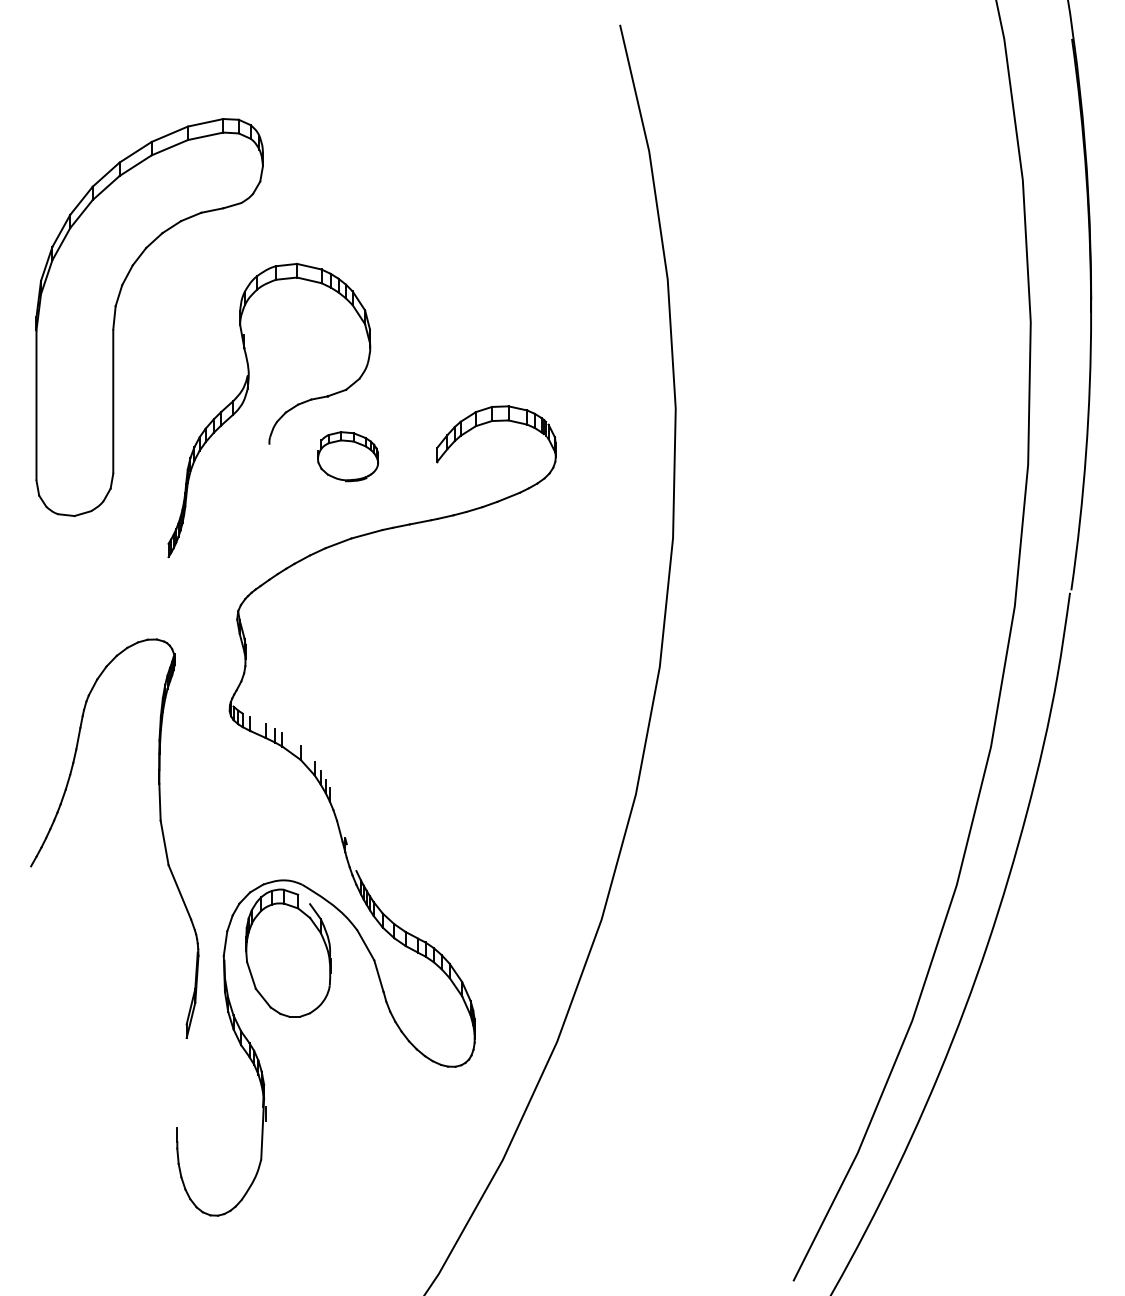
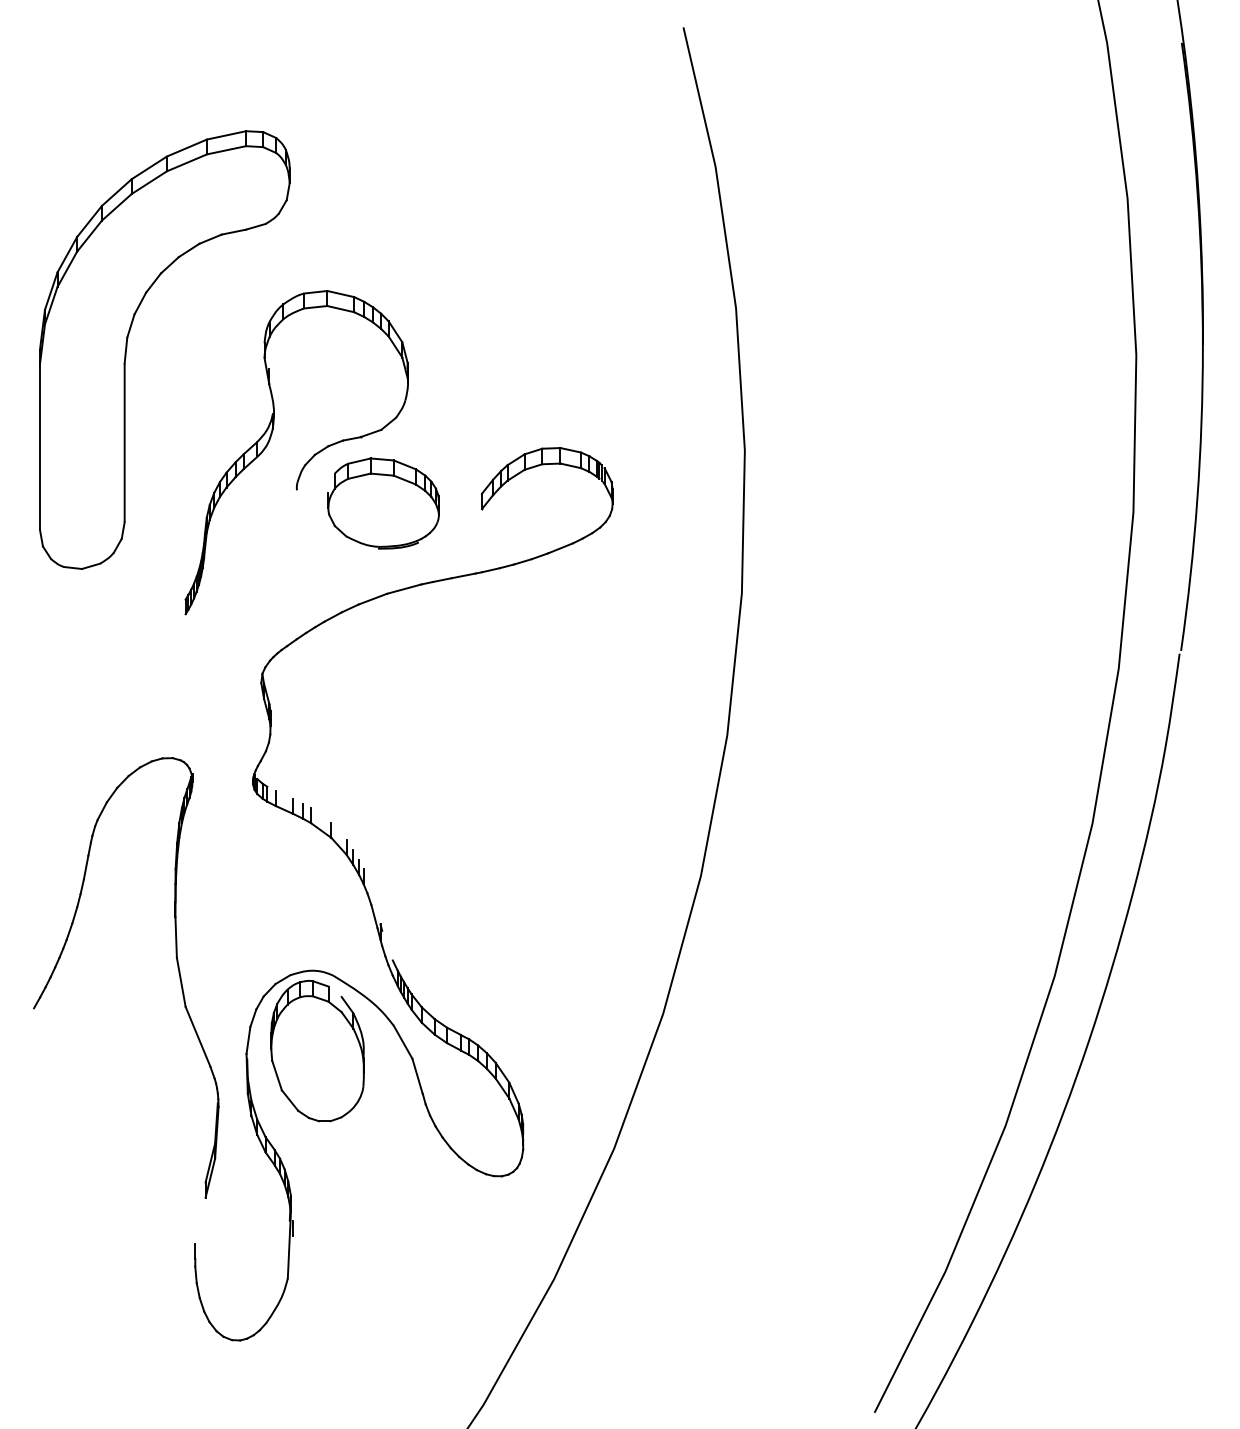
part: (348, 456) -> (383, 503), size x1.67
part: (161, 830) -> (177, 968), moved

